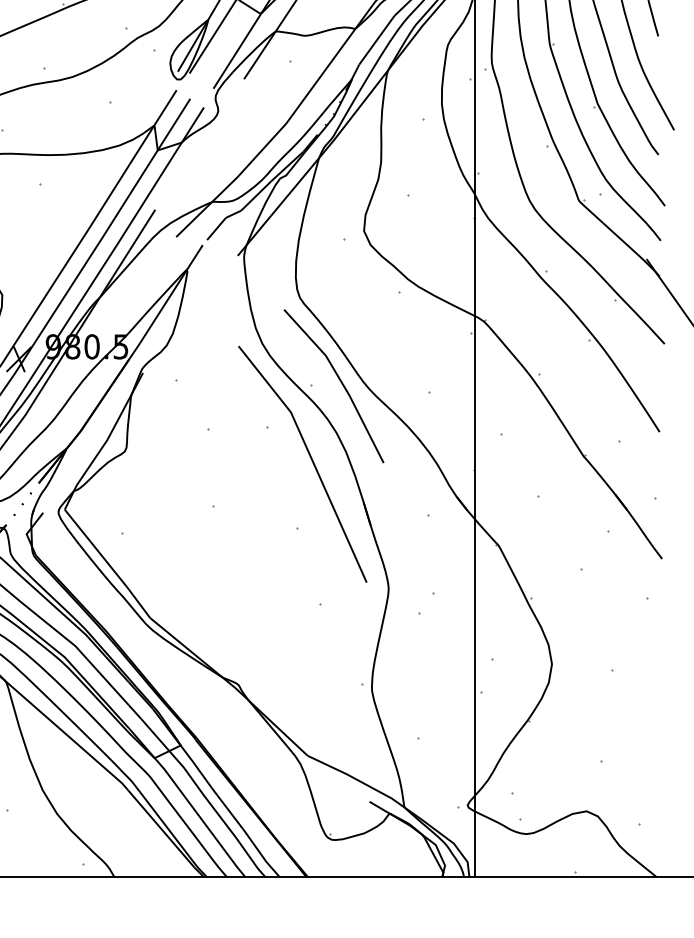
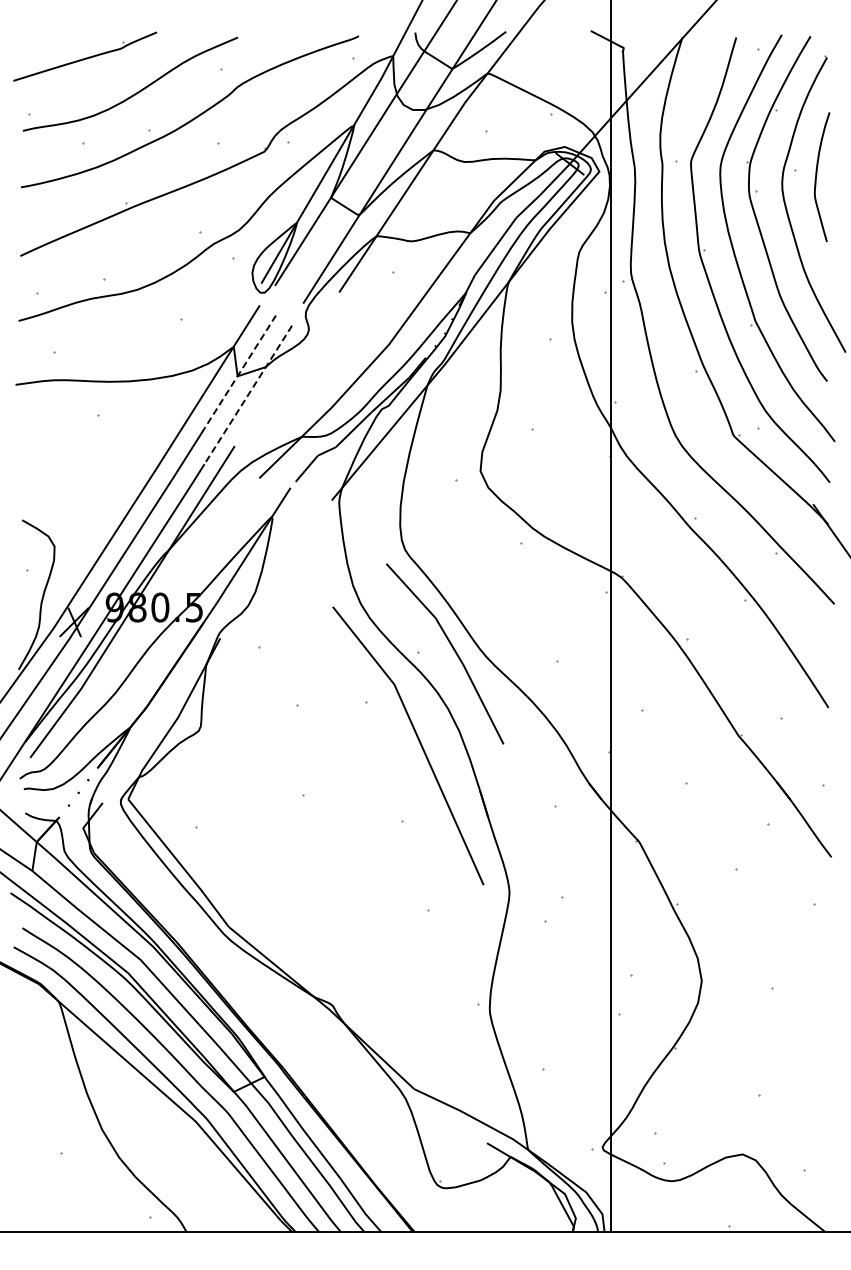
line: (160, 147) -> (240, 372), solid -> dashed
line: (166, 165) -> (248, 394), solid -> dashed

